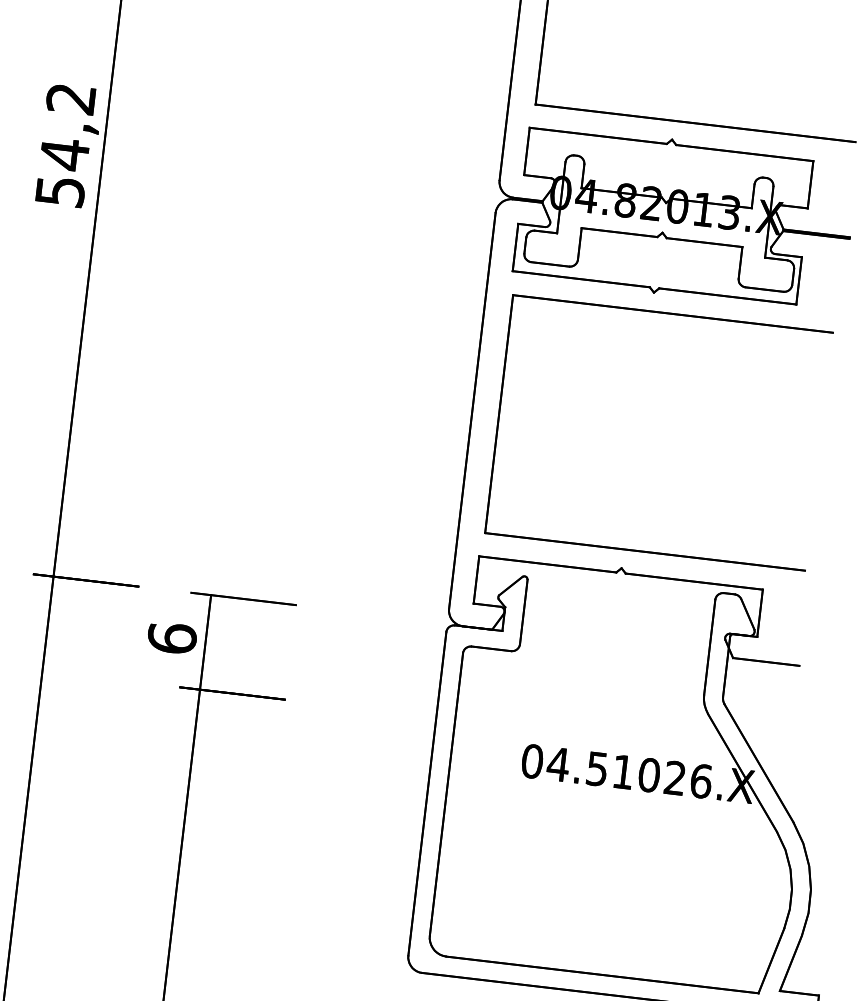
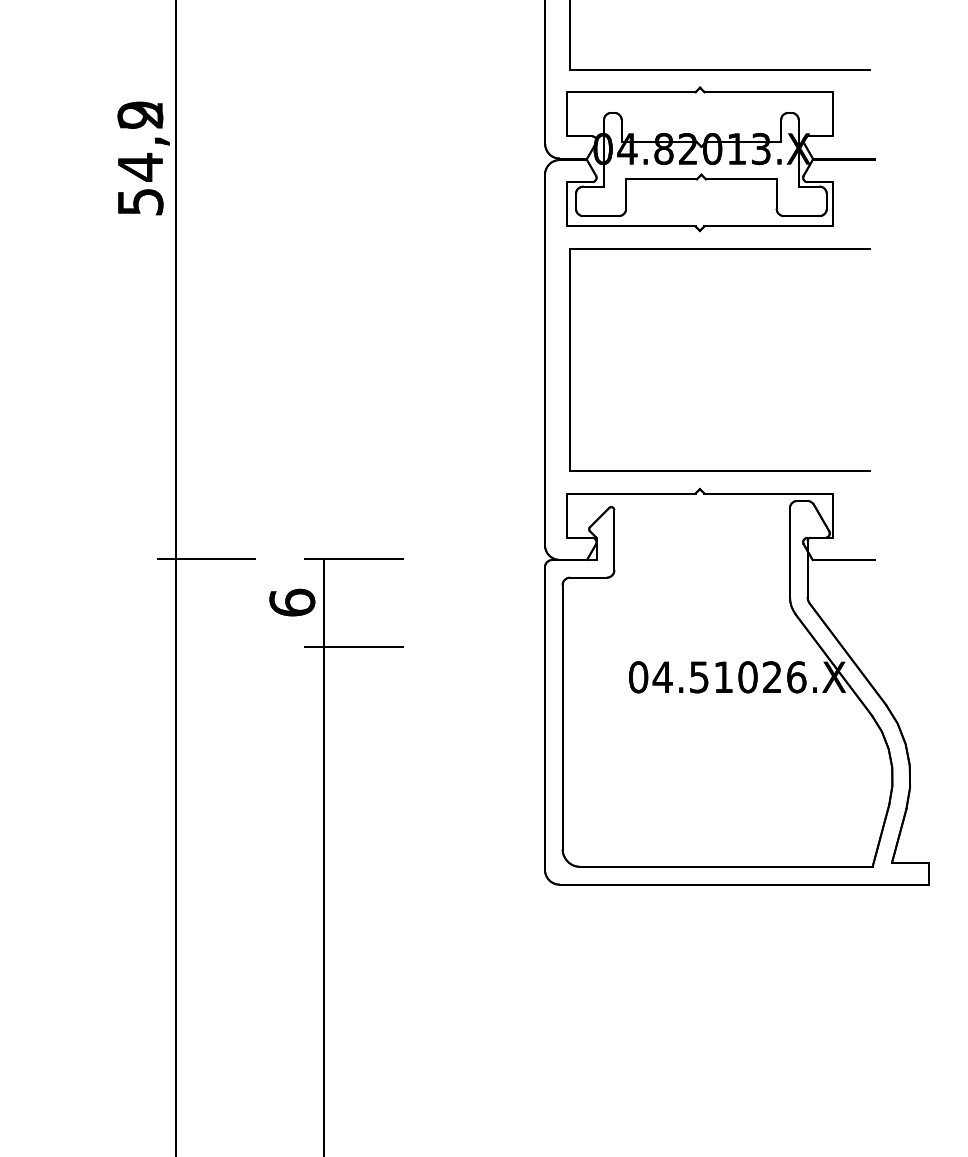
text: (71, 98) -> (140, 114), 54,2 -> 54,9

